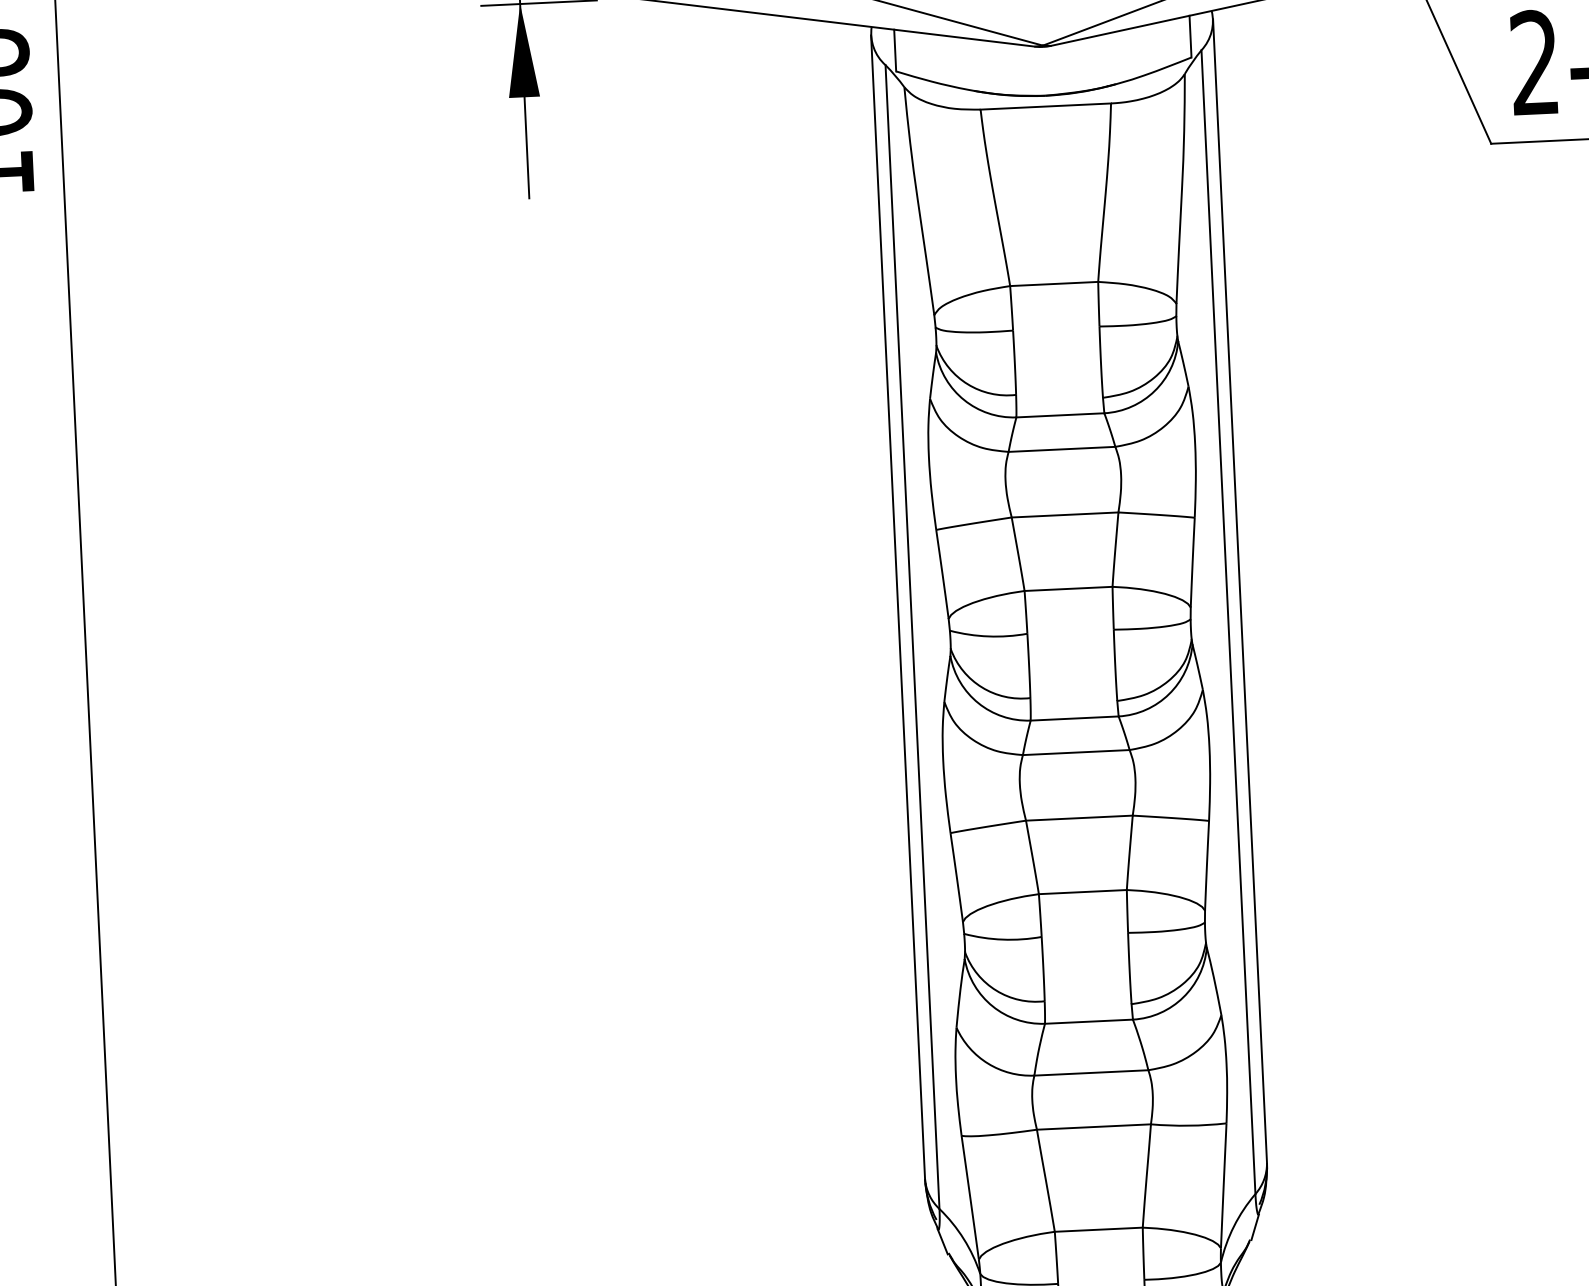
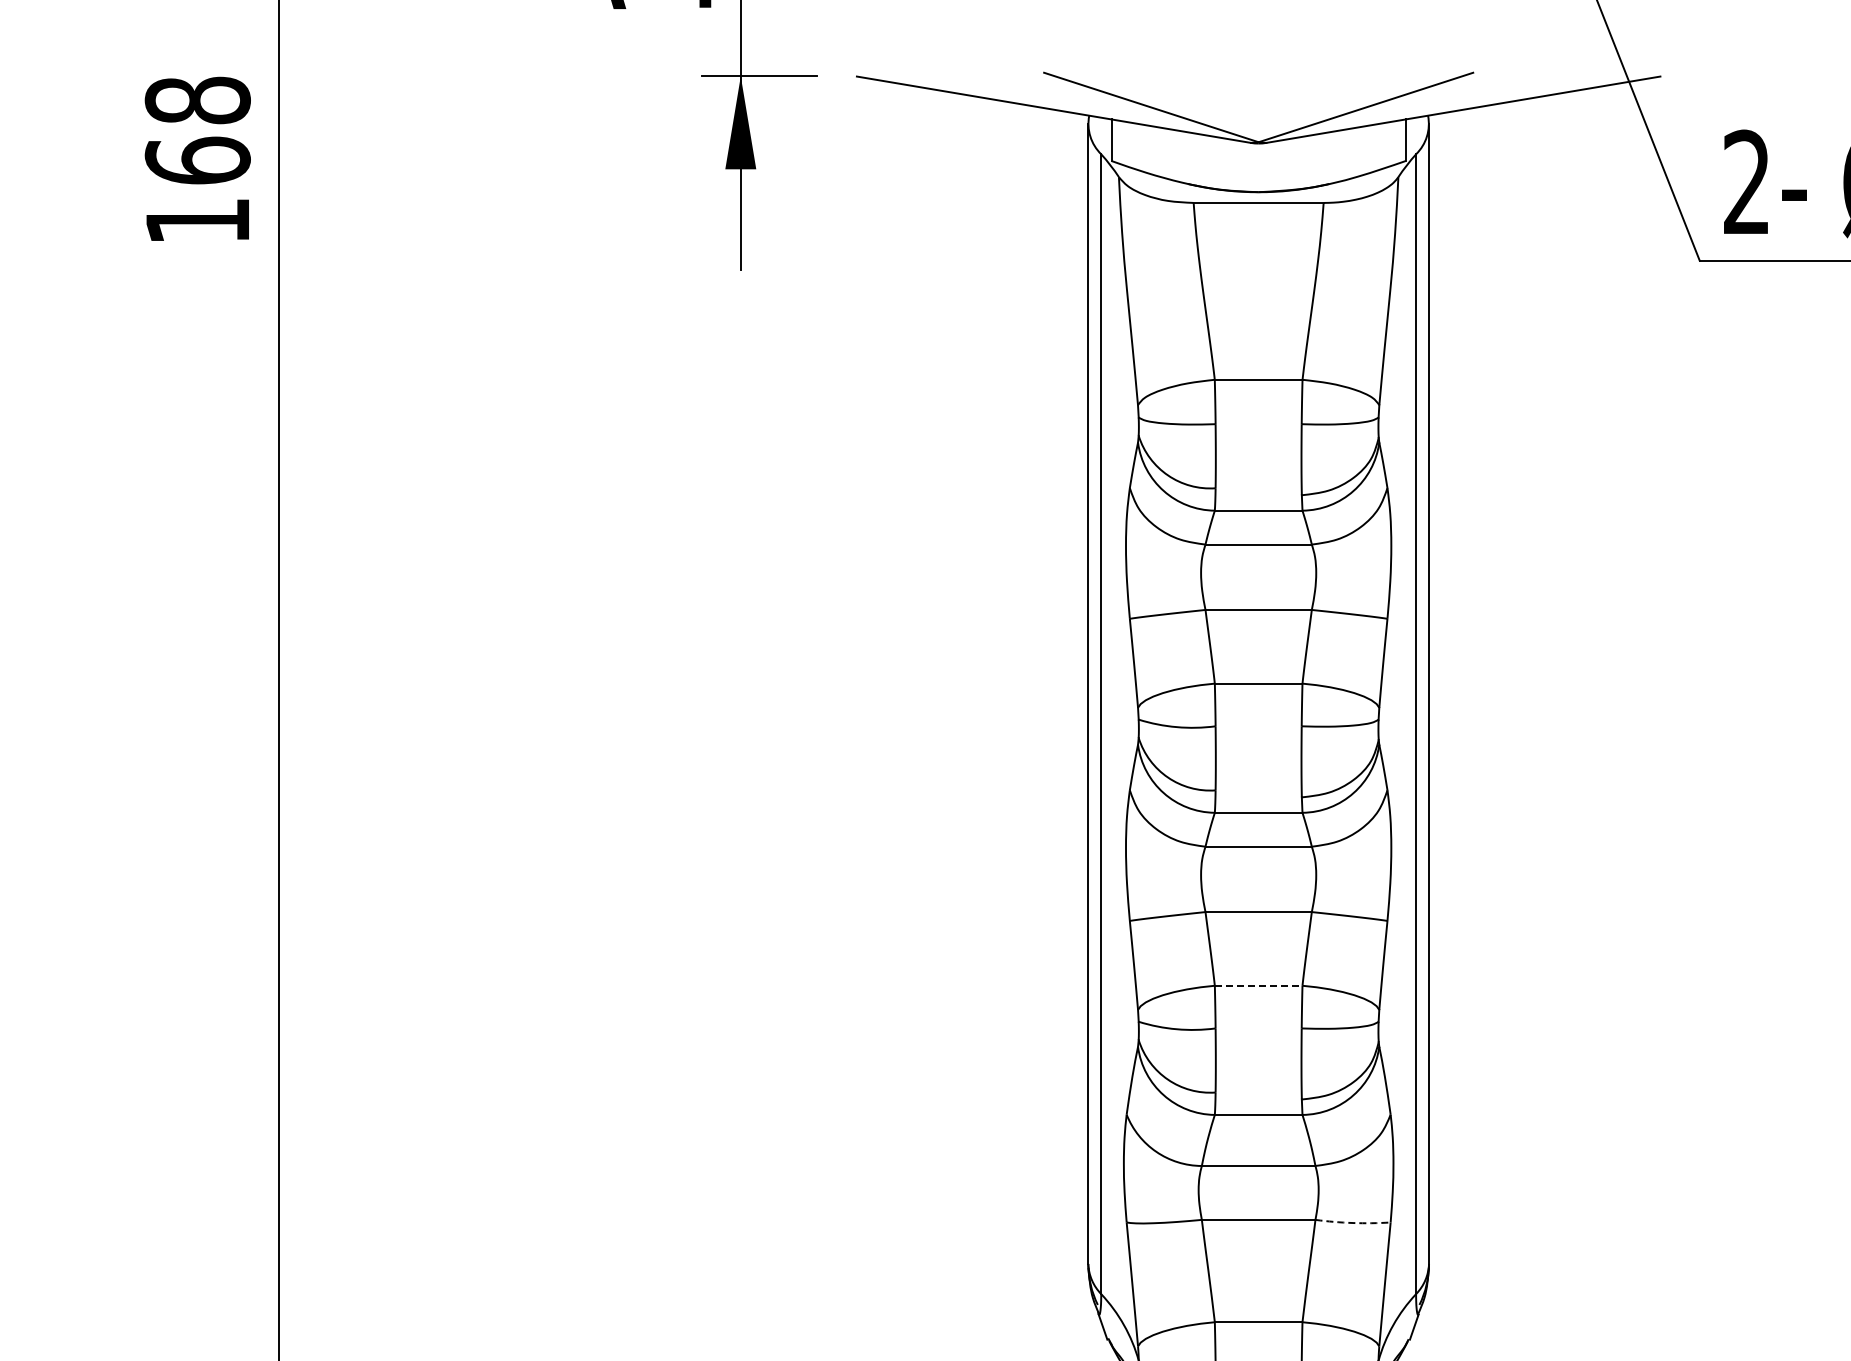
line: (1082, 891) -> (1258, 985), solid -> dashed
arc: (1189, 1126) -> (1353, 1223), solid -> dashed

